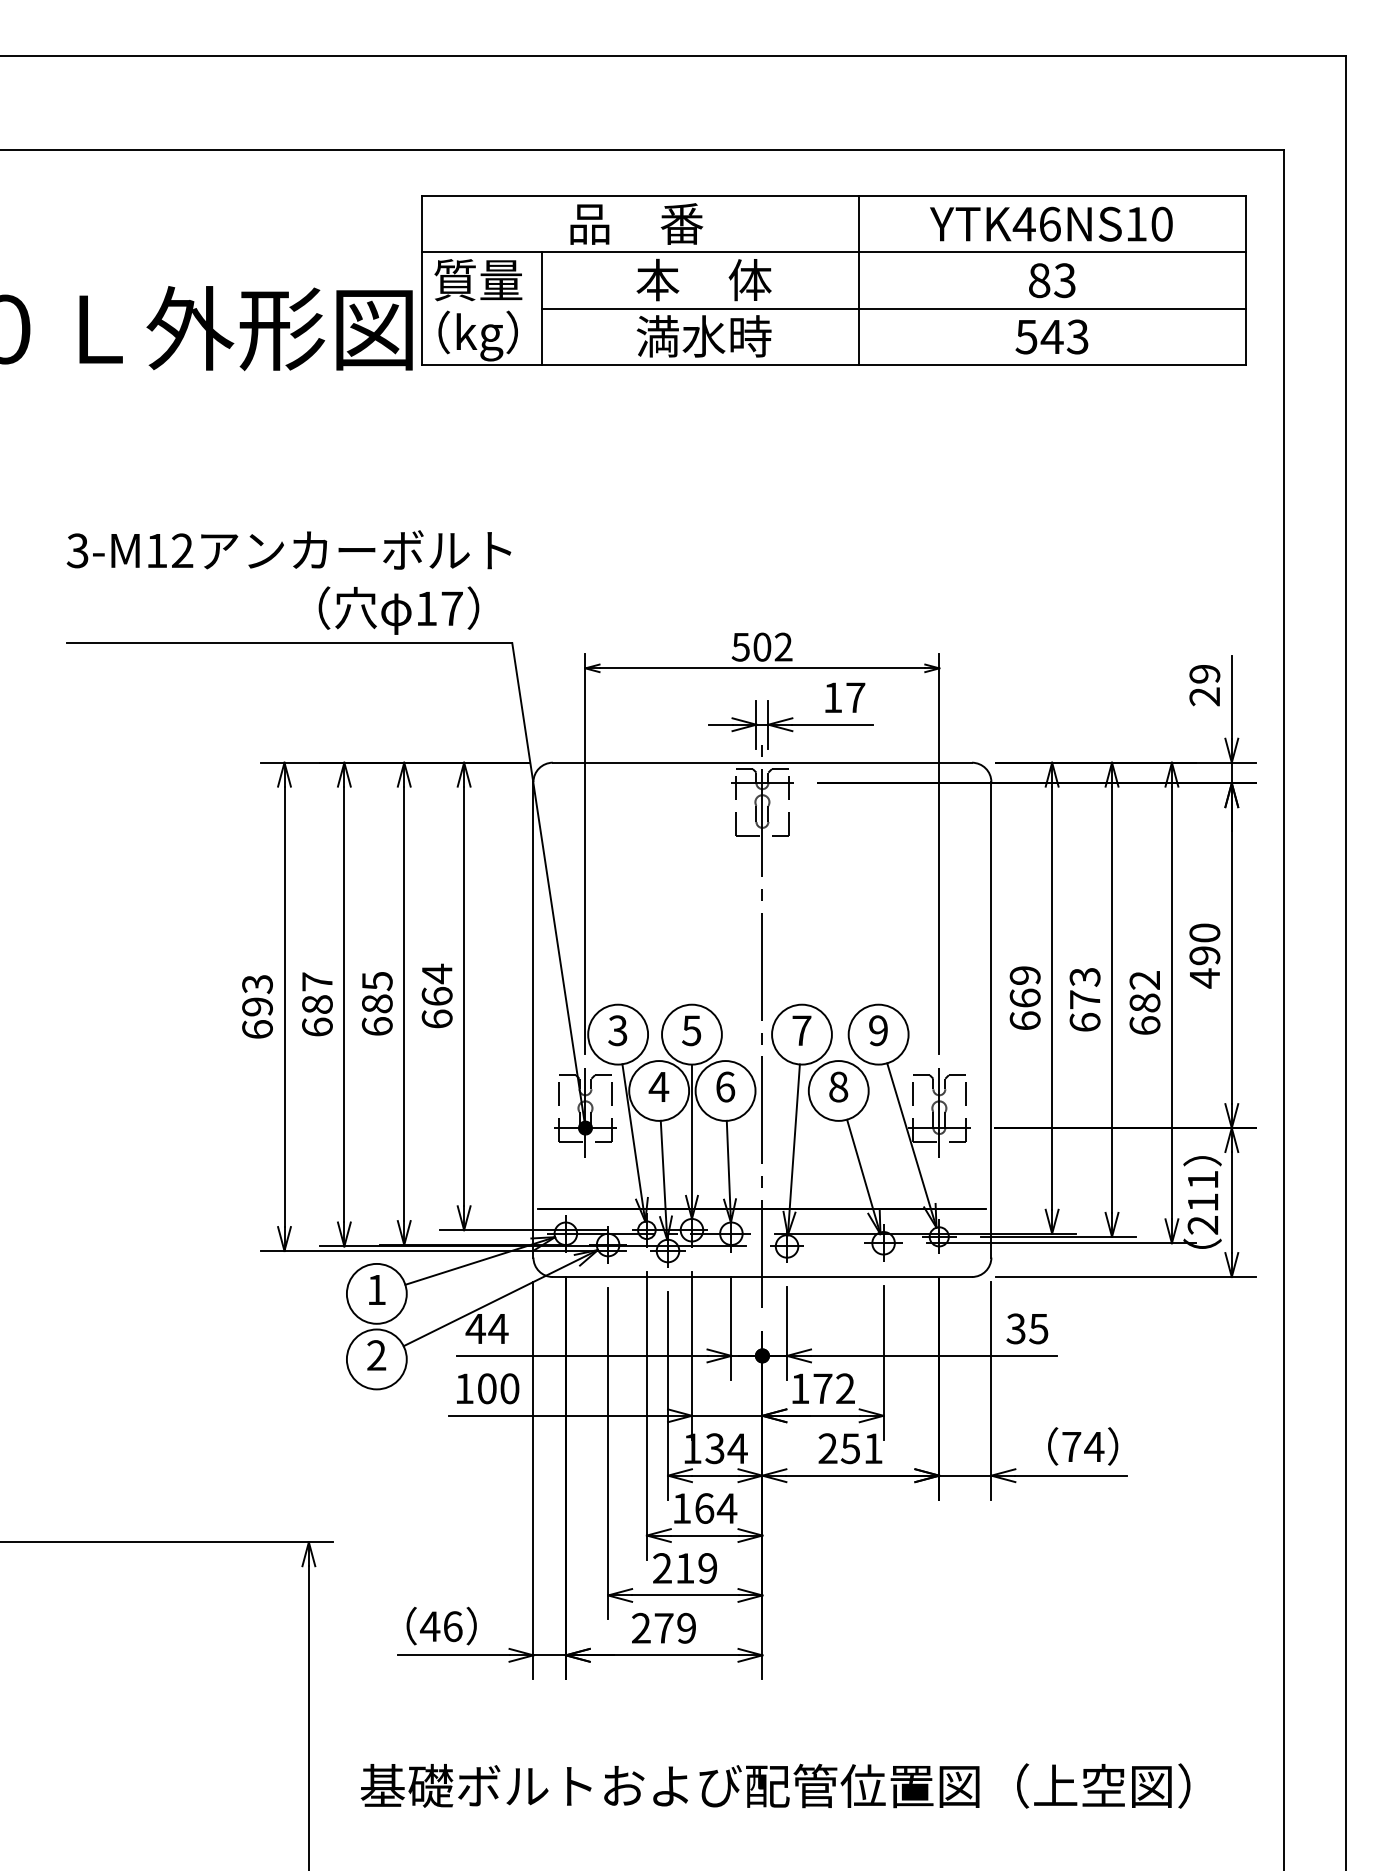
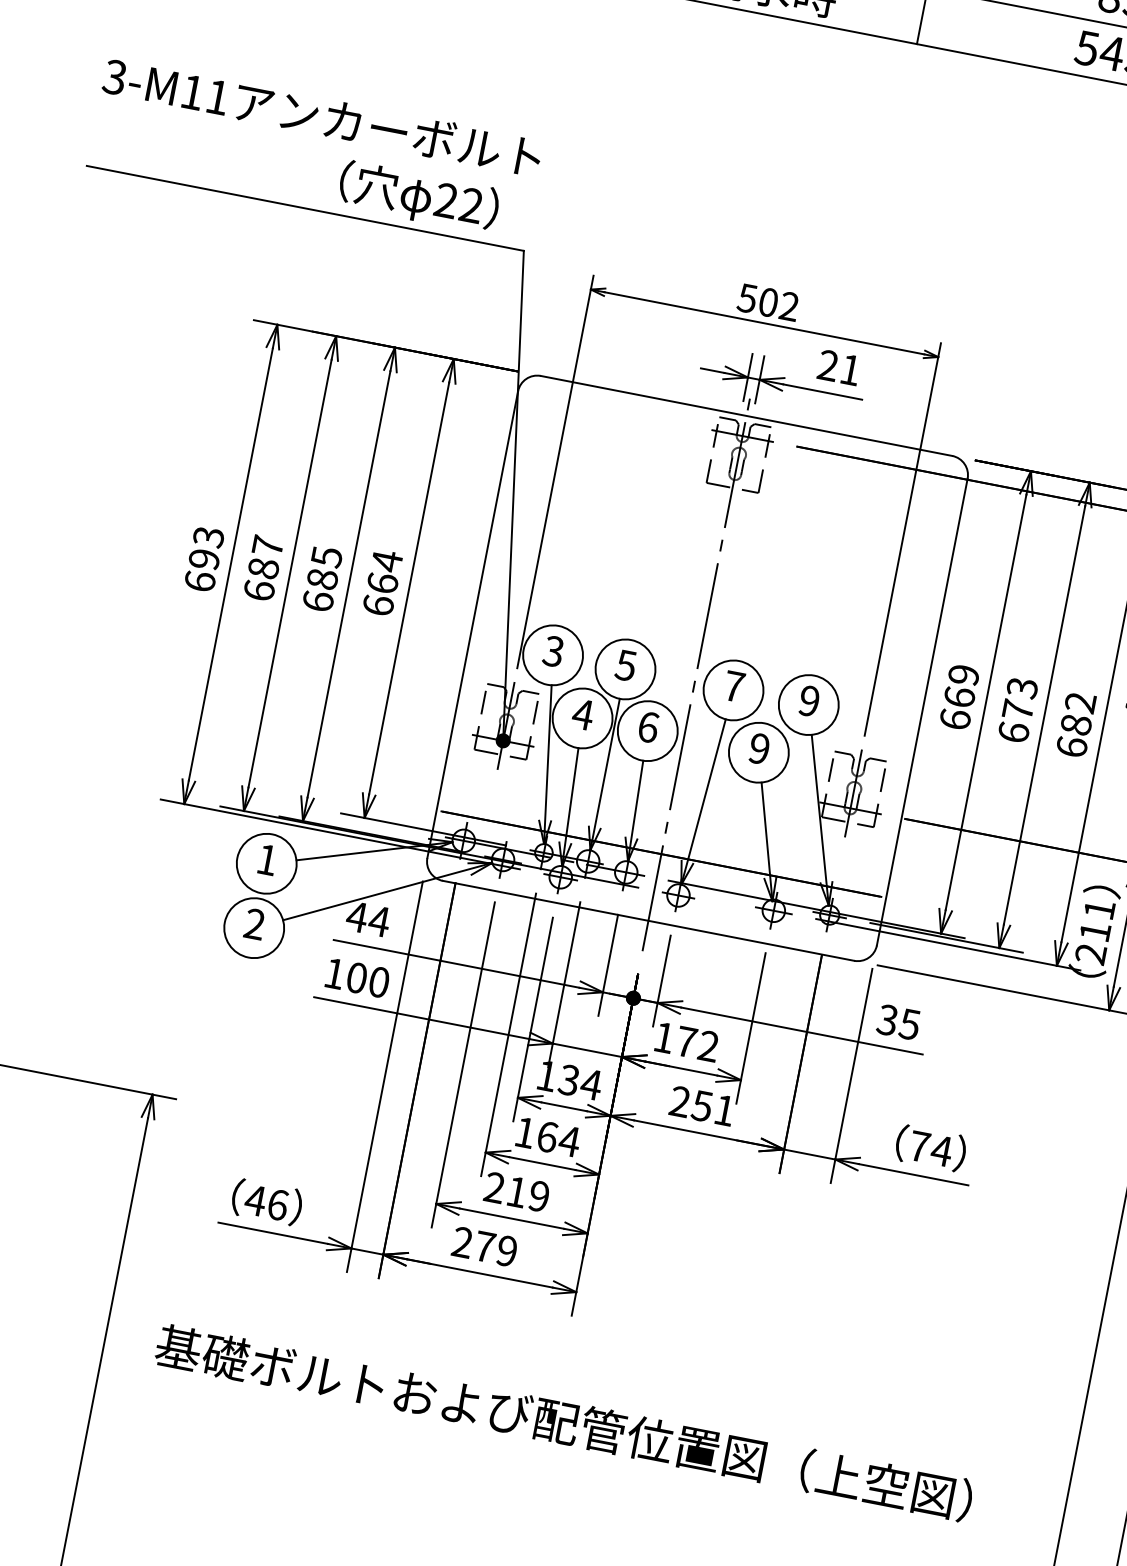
text: (182, 550) -> (217, 96), 3-M12 -> 3-M11
text: (439, 608) -> (459, 202), 17 -> 22
text: (844, 697) -> (839, 367), 17 -> 21
text: (838, 1086) -> (759, 748), 8 -> 9

